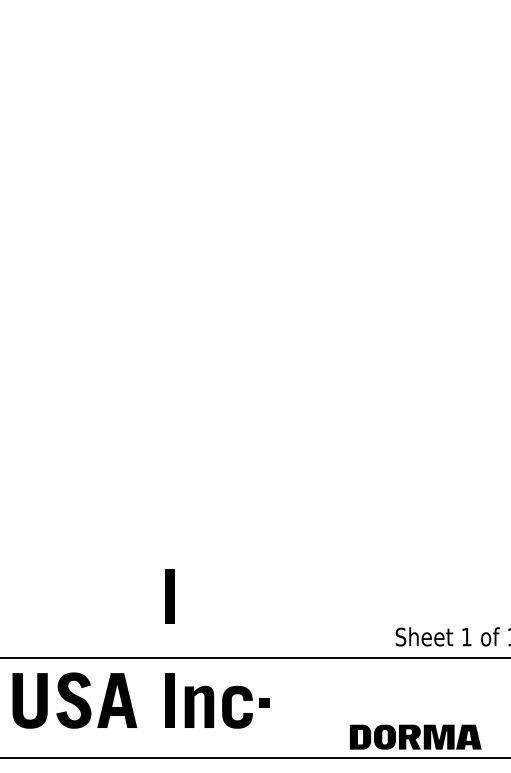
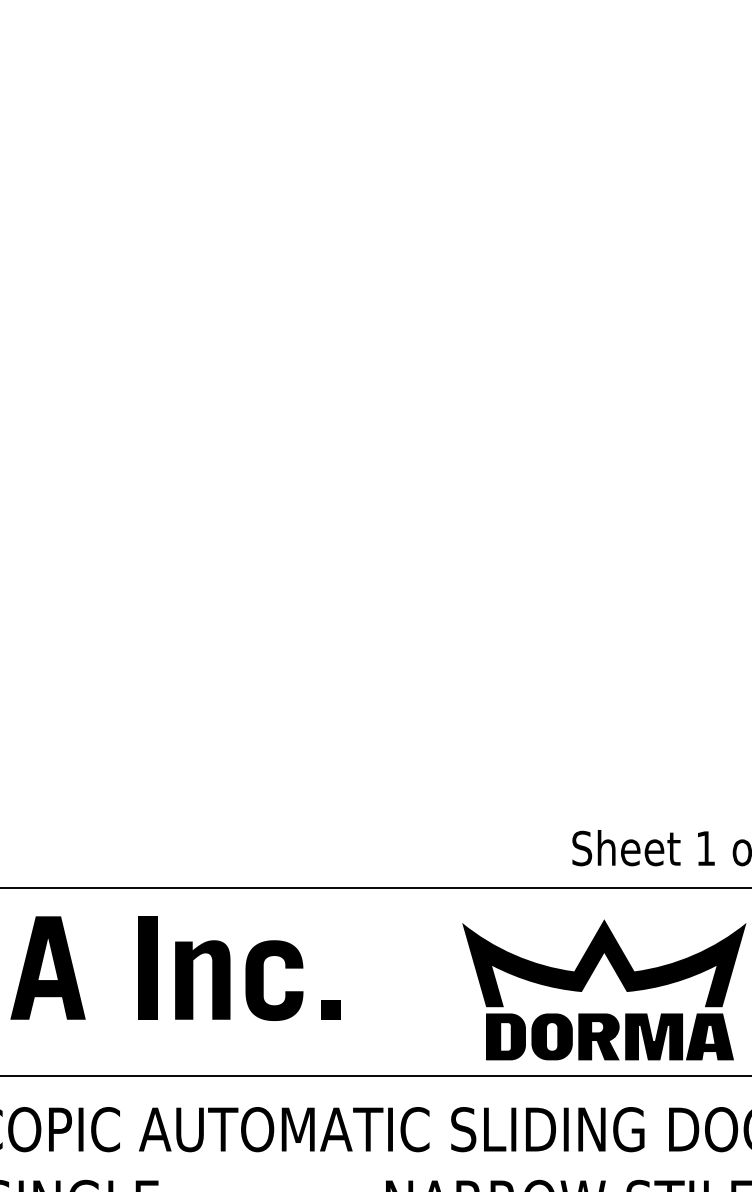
part: (169, 596) -> (146, 772), removed
fill: (412, 697) -> (603, 962), added
part: (264, 702) -> (330, 1009), moved

